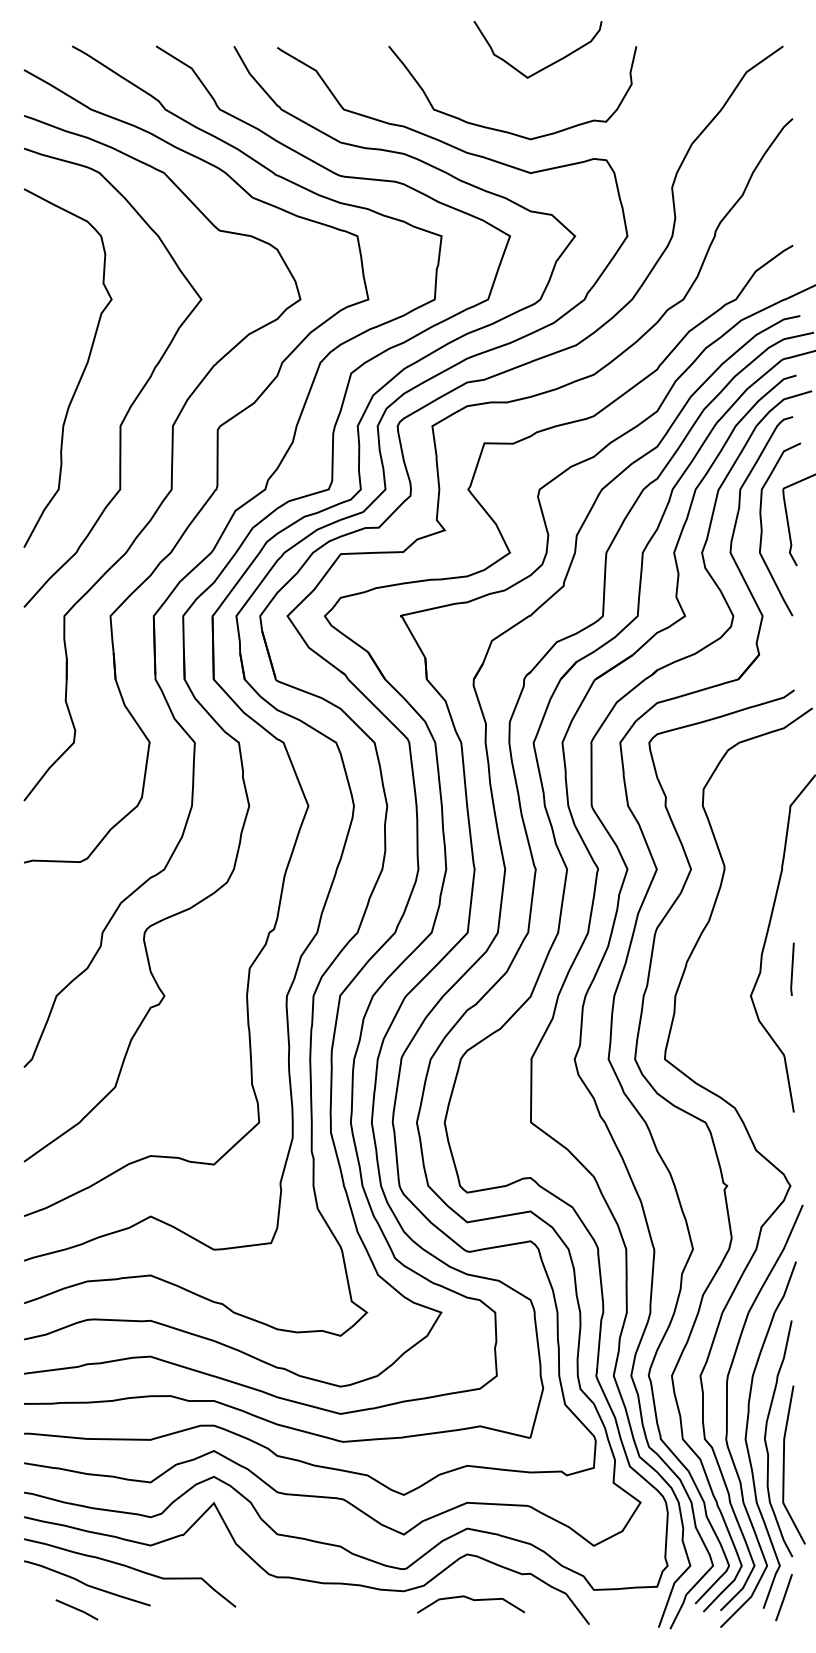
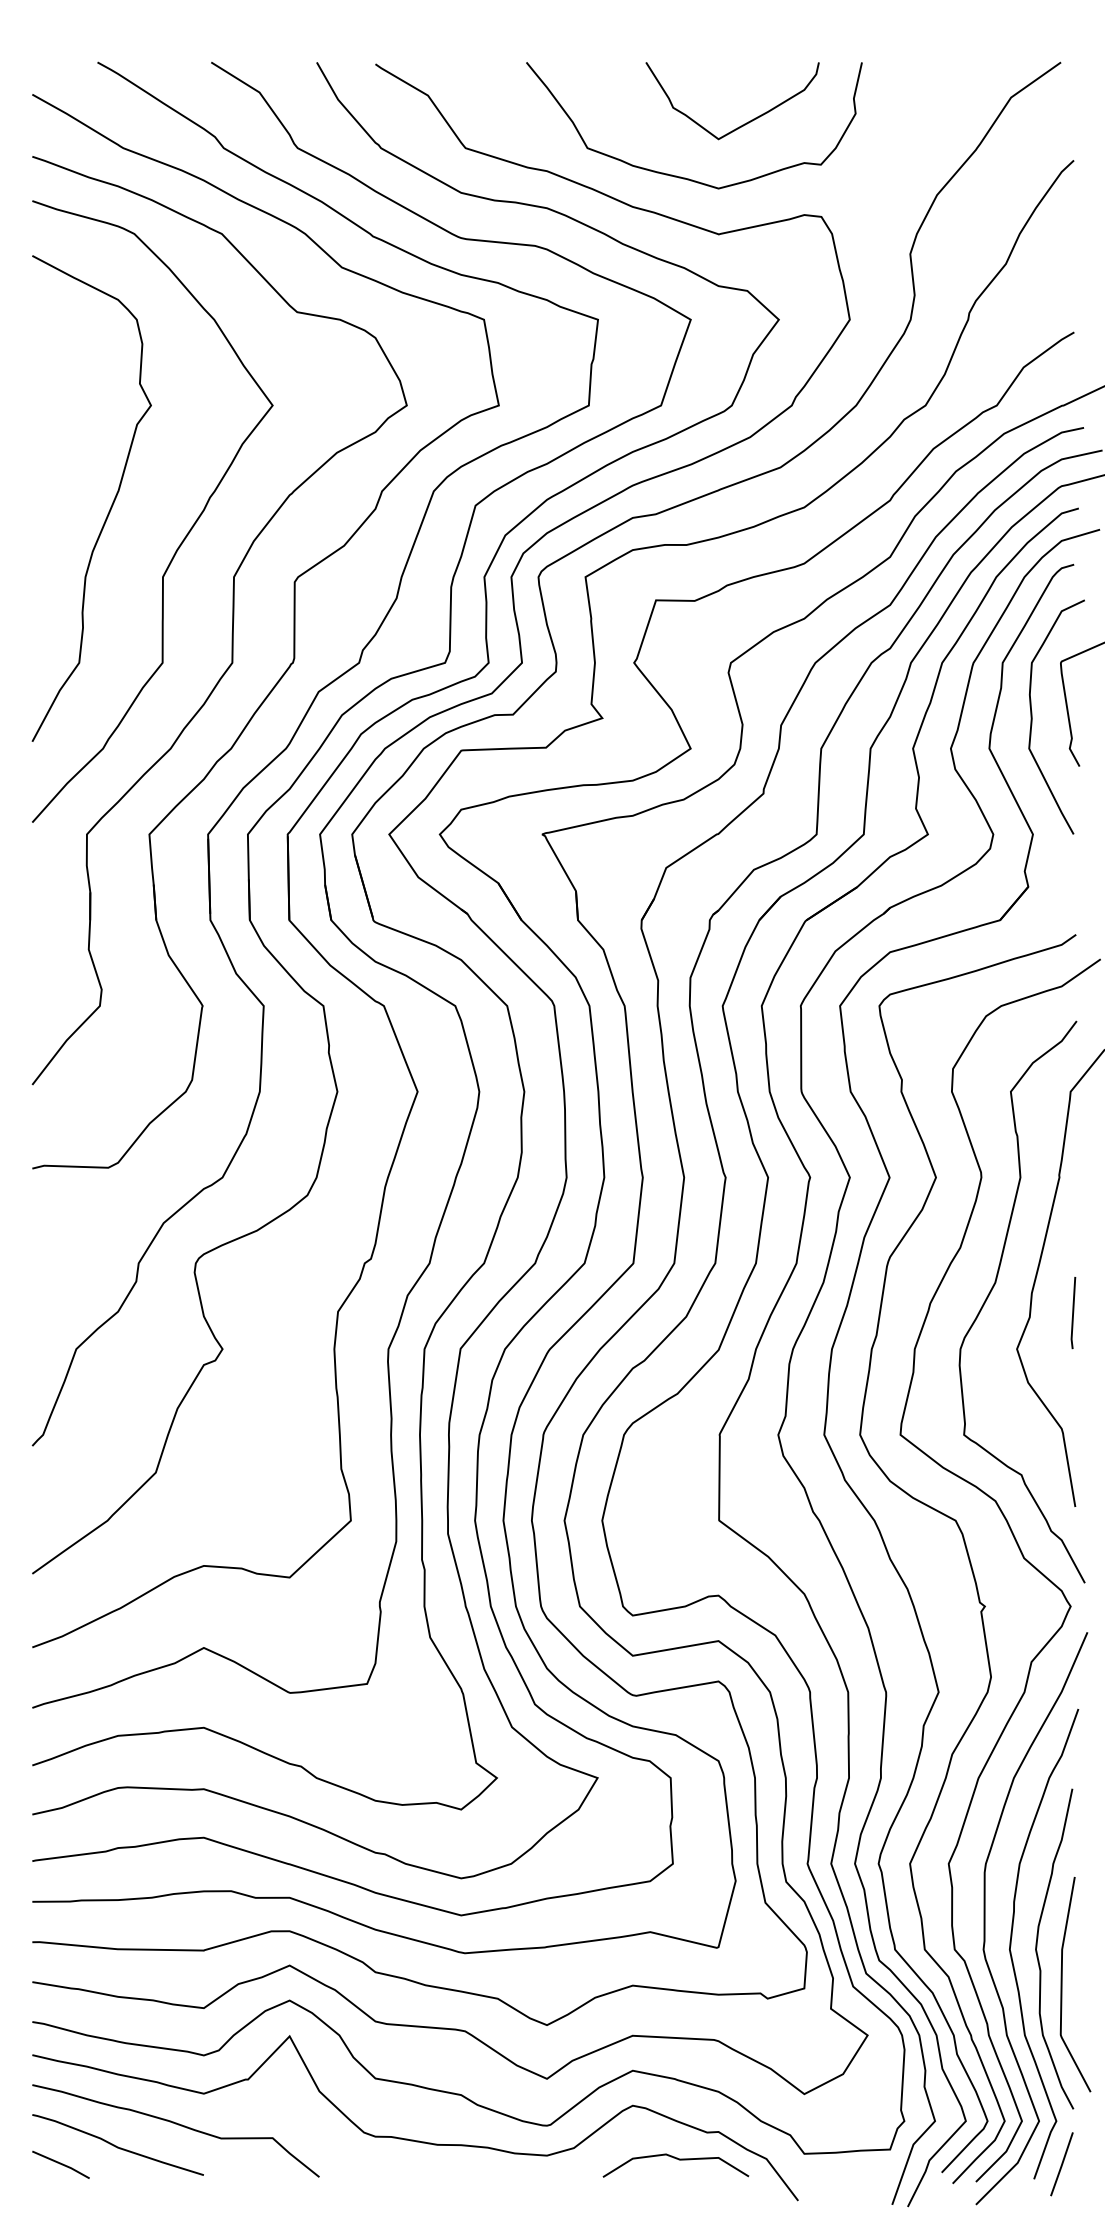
curve: (546, 66) -> (744, 123), moved
curve: (733, 951) -> (993, 1288), added
curve: (472, 1600) -> (678, 2160), moved
line: (76, 1609) -> (60, 2164), moved

